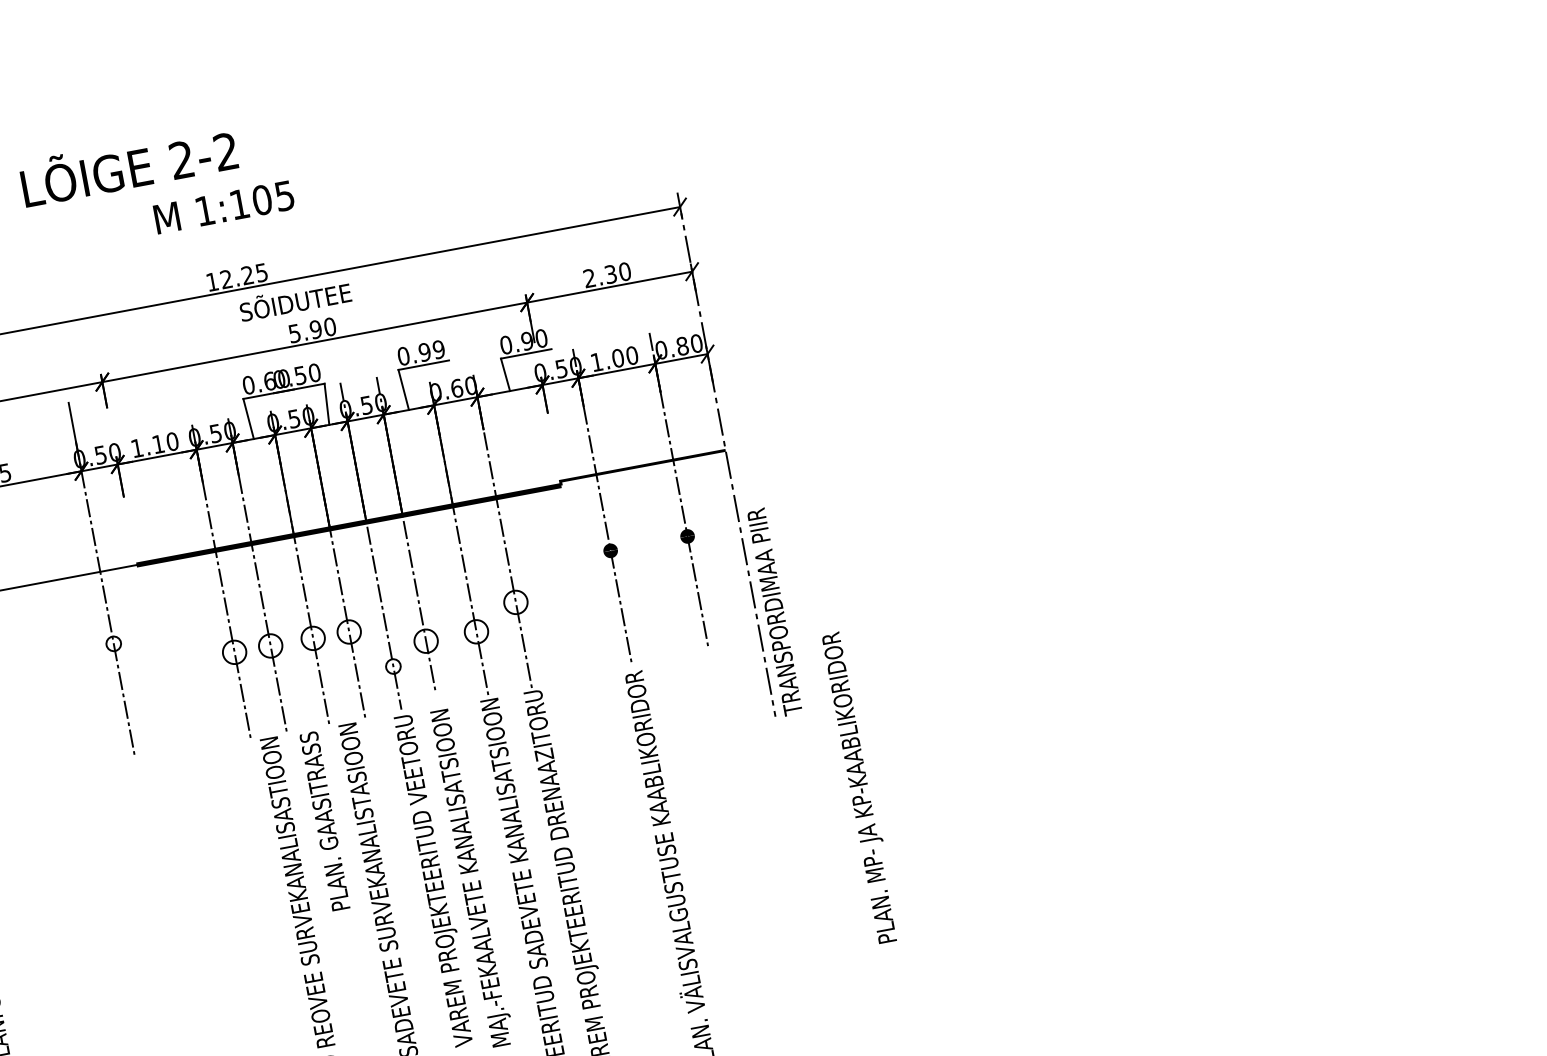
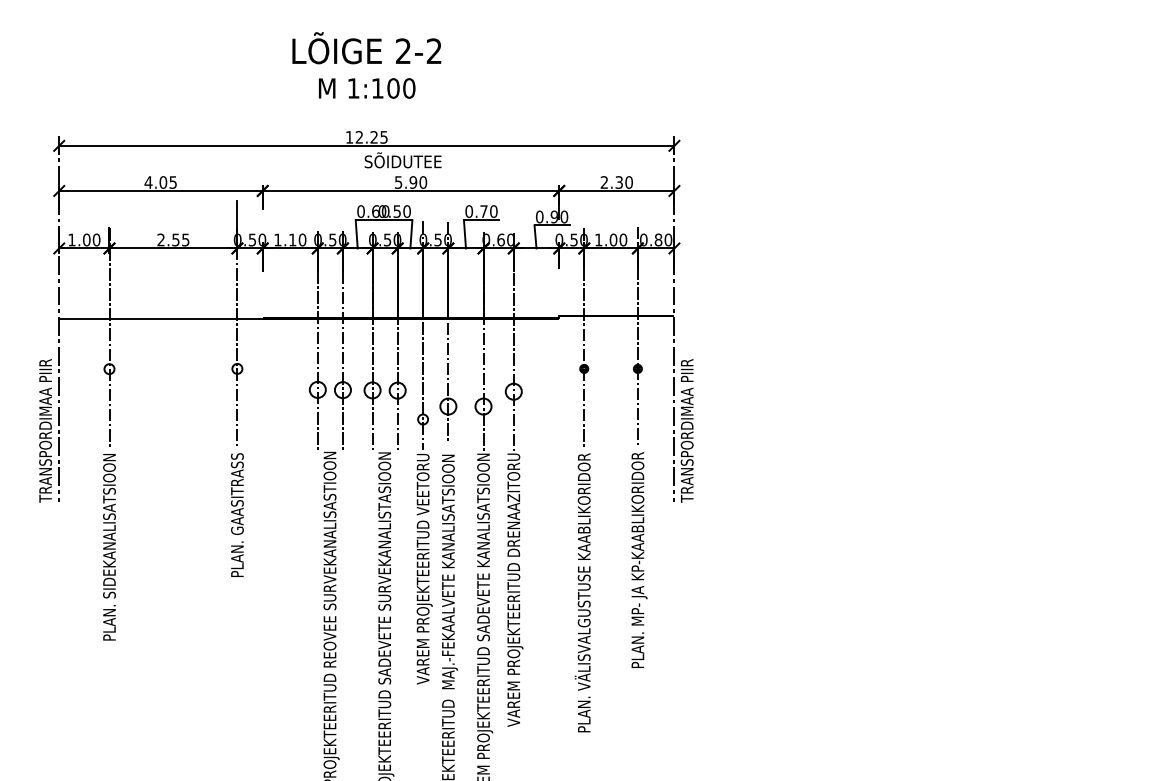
text: (128, 165) -> (366, 48), moved
text: (285, 195) -> (409, 88), 1:105 -> 1:100
text: (431, 350) -> (488, 211), 0.99 -> 0.70
text: (861, 786) -> (639, 559), moved
text: (324, 820) -> (237, 514), moved

